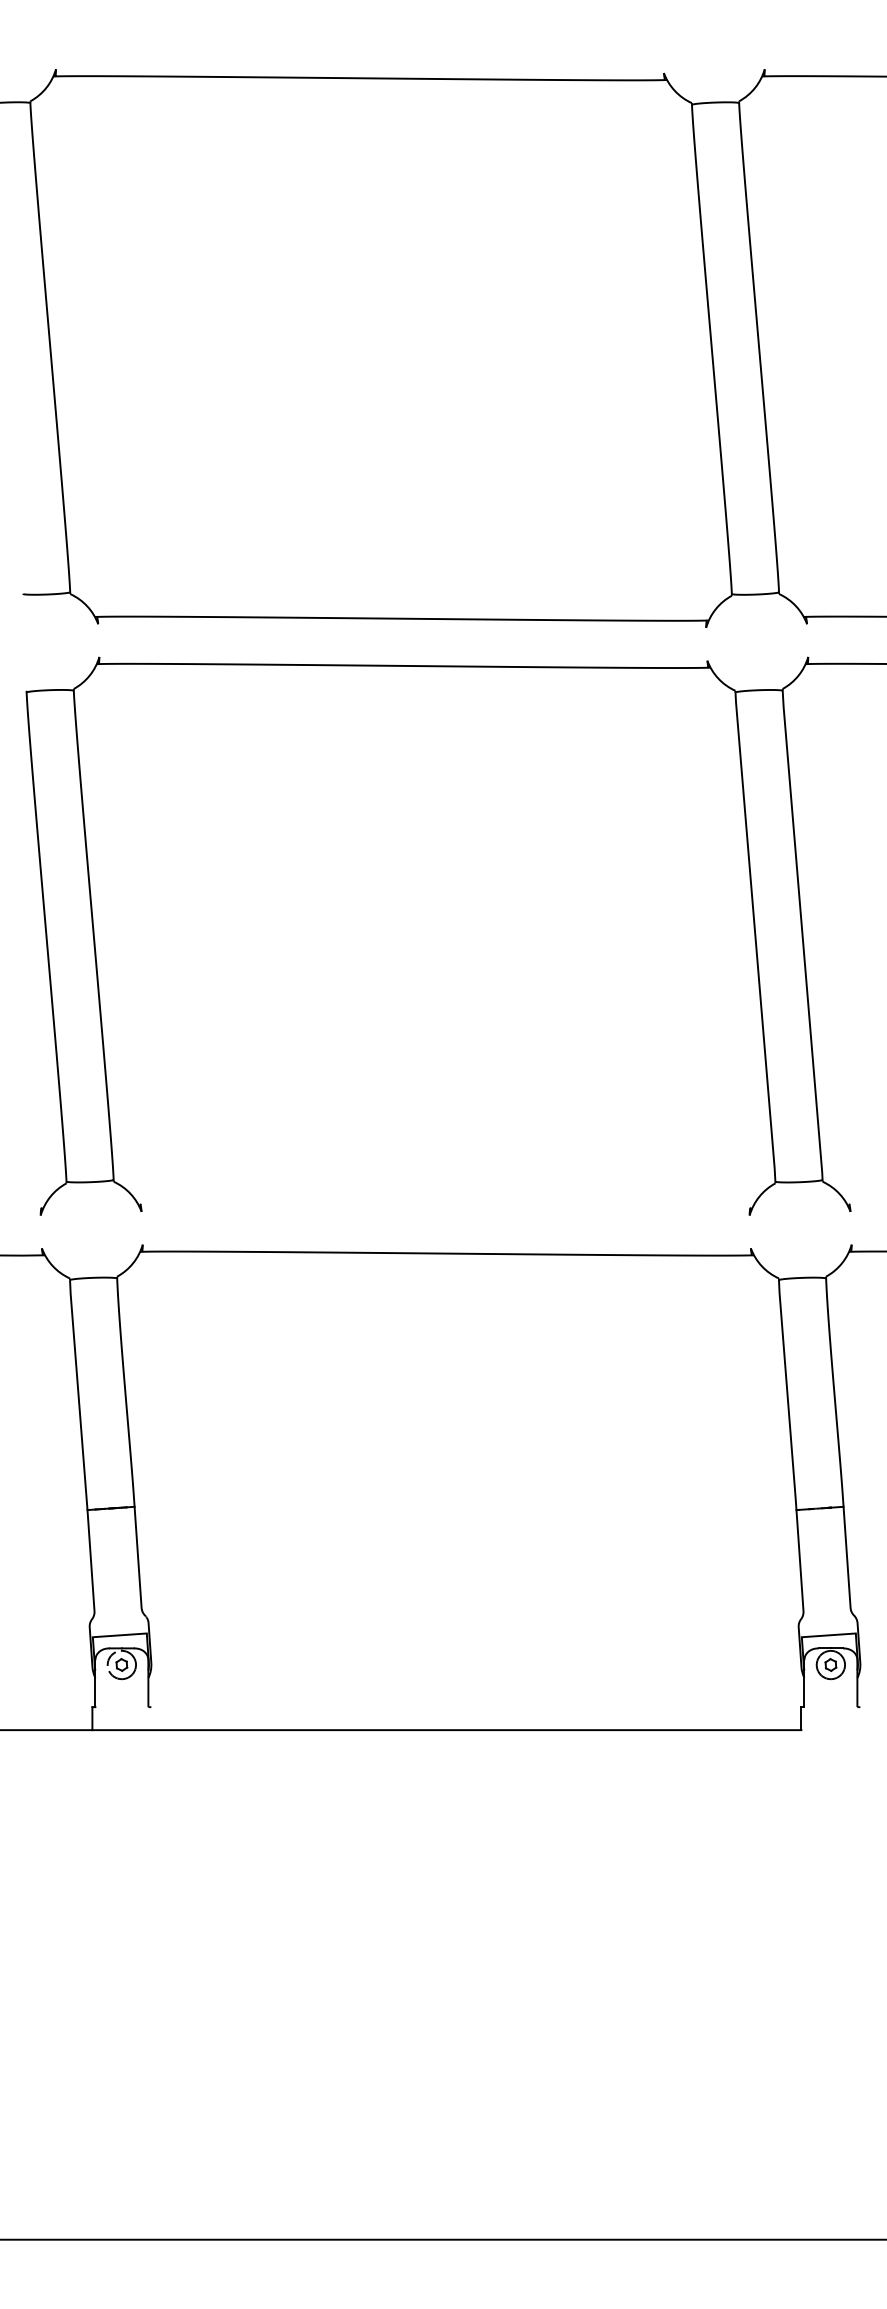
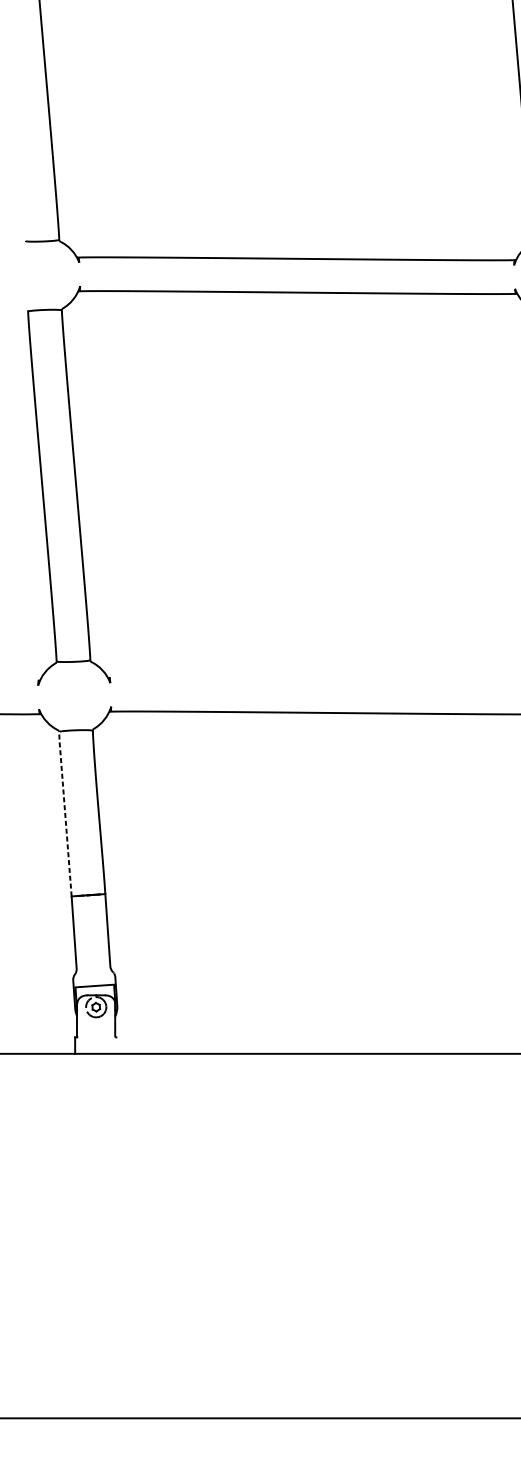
line: (78, 1392) -> (65, 812), solid -> dashed

